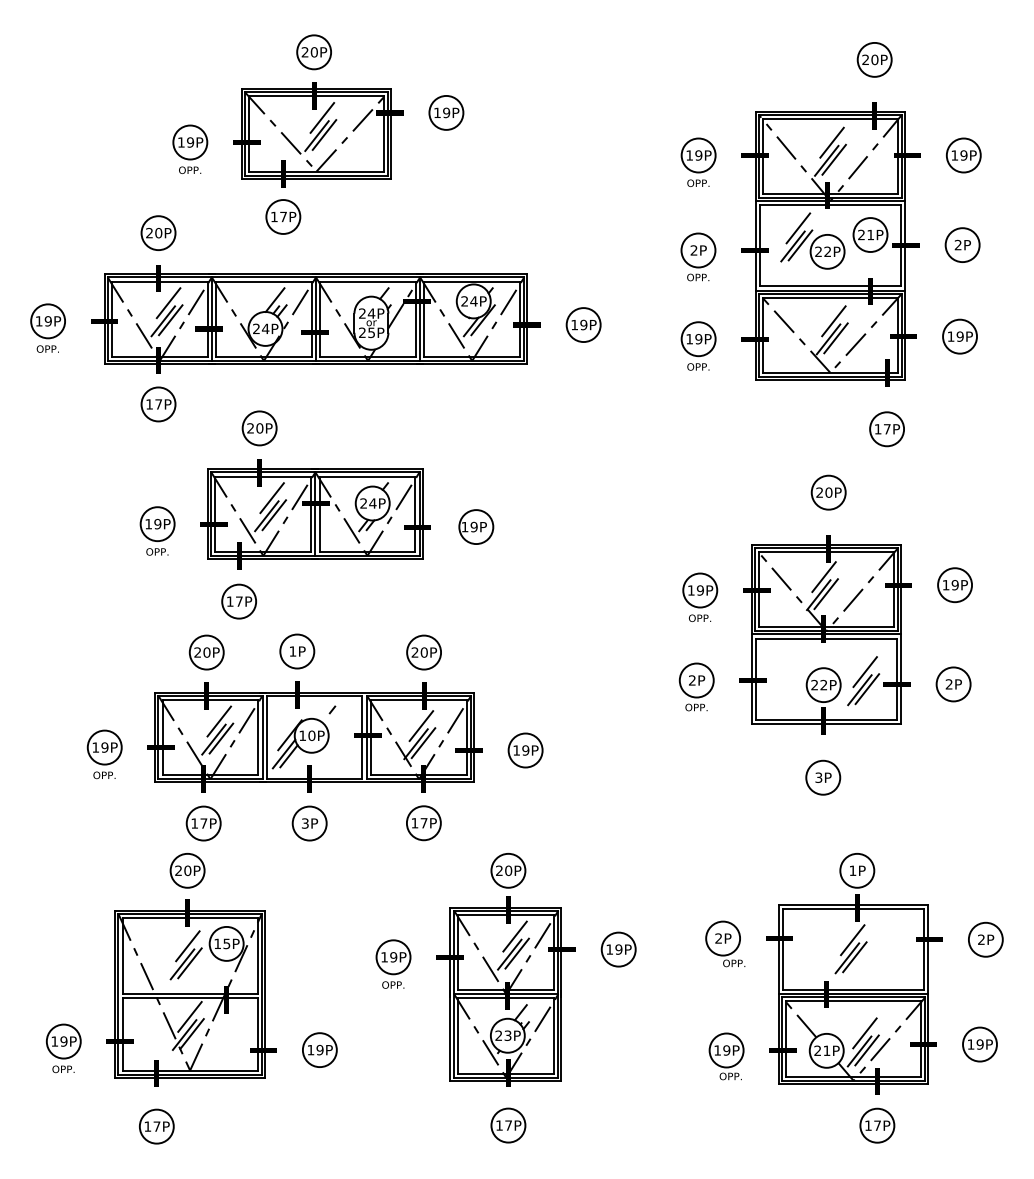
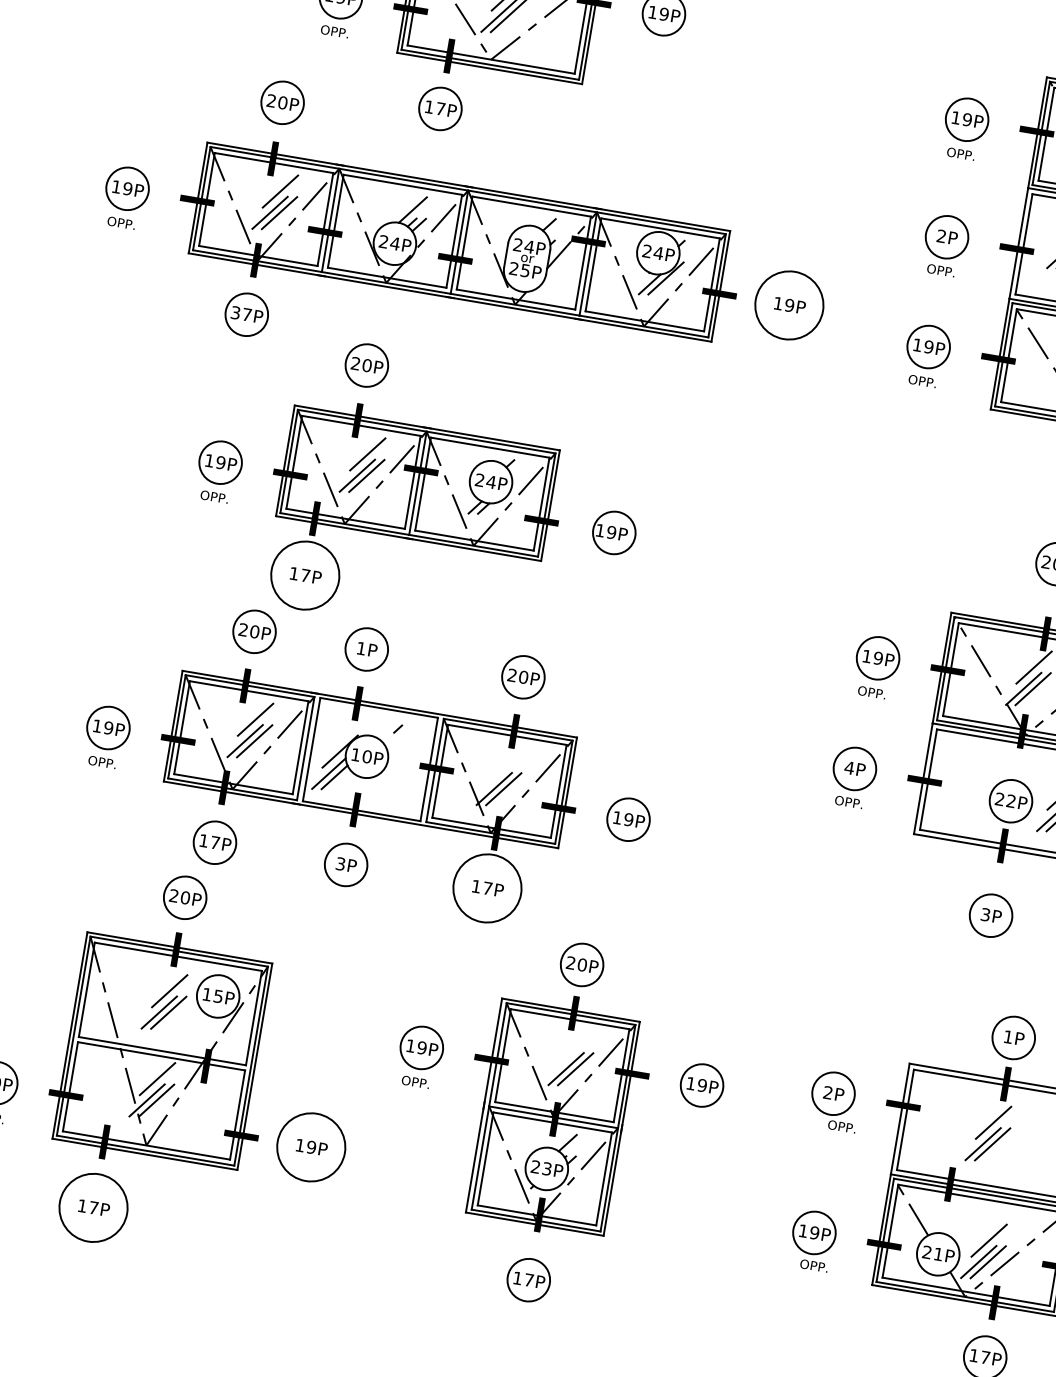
circle: (583, 325) -> (789, 306), size x1.6
text: (149, 404) -> (235, 312), 17P -> 37P
circle: (239, 601) -> (305, 575), size x1.6
text: (692, 680) -> (849, 768), 2P -> 4P
line: (421, 726) -> (504, 768), removed
circle: (423, 823) -> (486, 888), size x1.6
line: (514, 936) -> (575, 1047), removed
circle: (319, 1050) -> (310, 1147), size x1.6
circle: (156, 1126) -> (93, 1207), size x1.6

